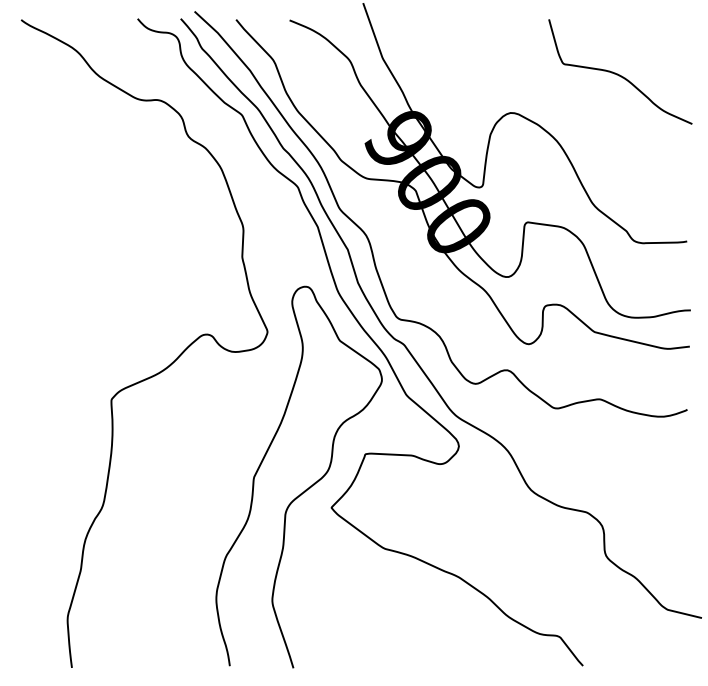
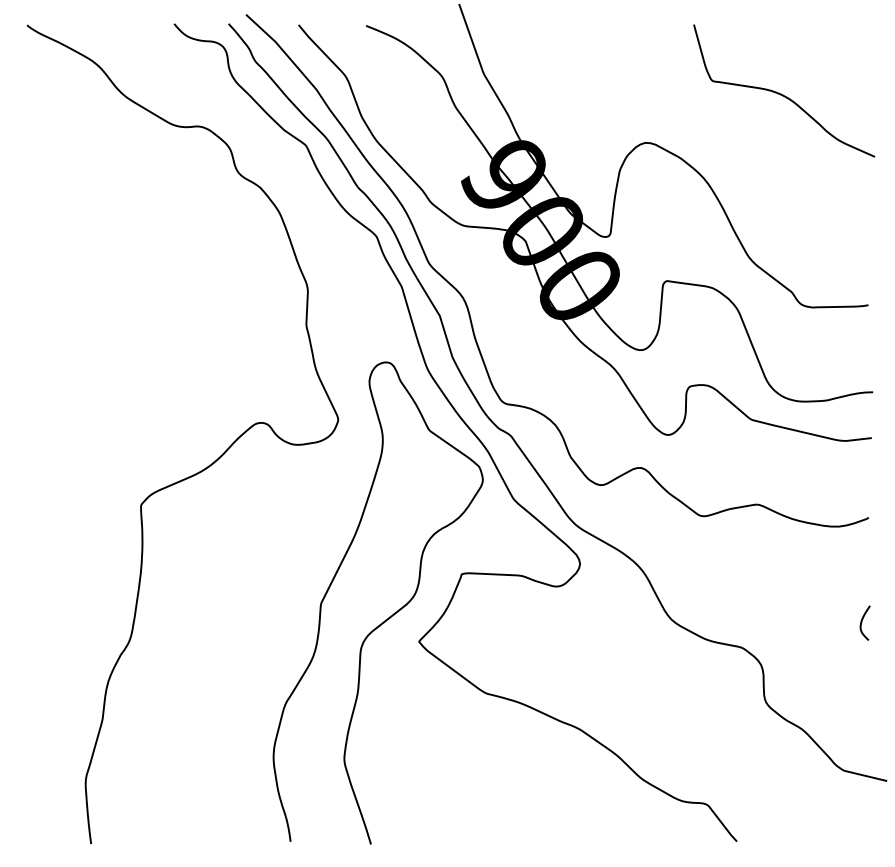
curve: (682, 493) -> (862, 623), added

